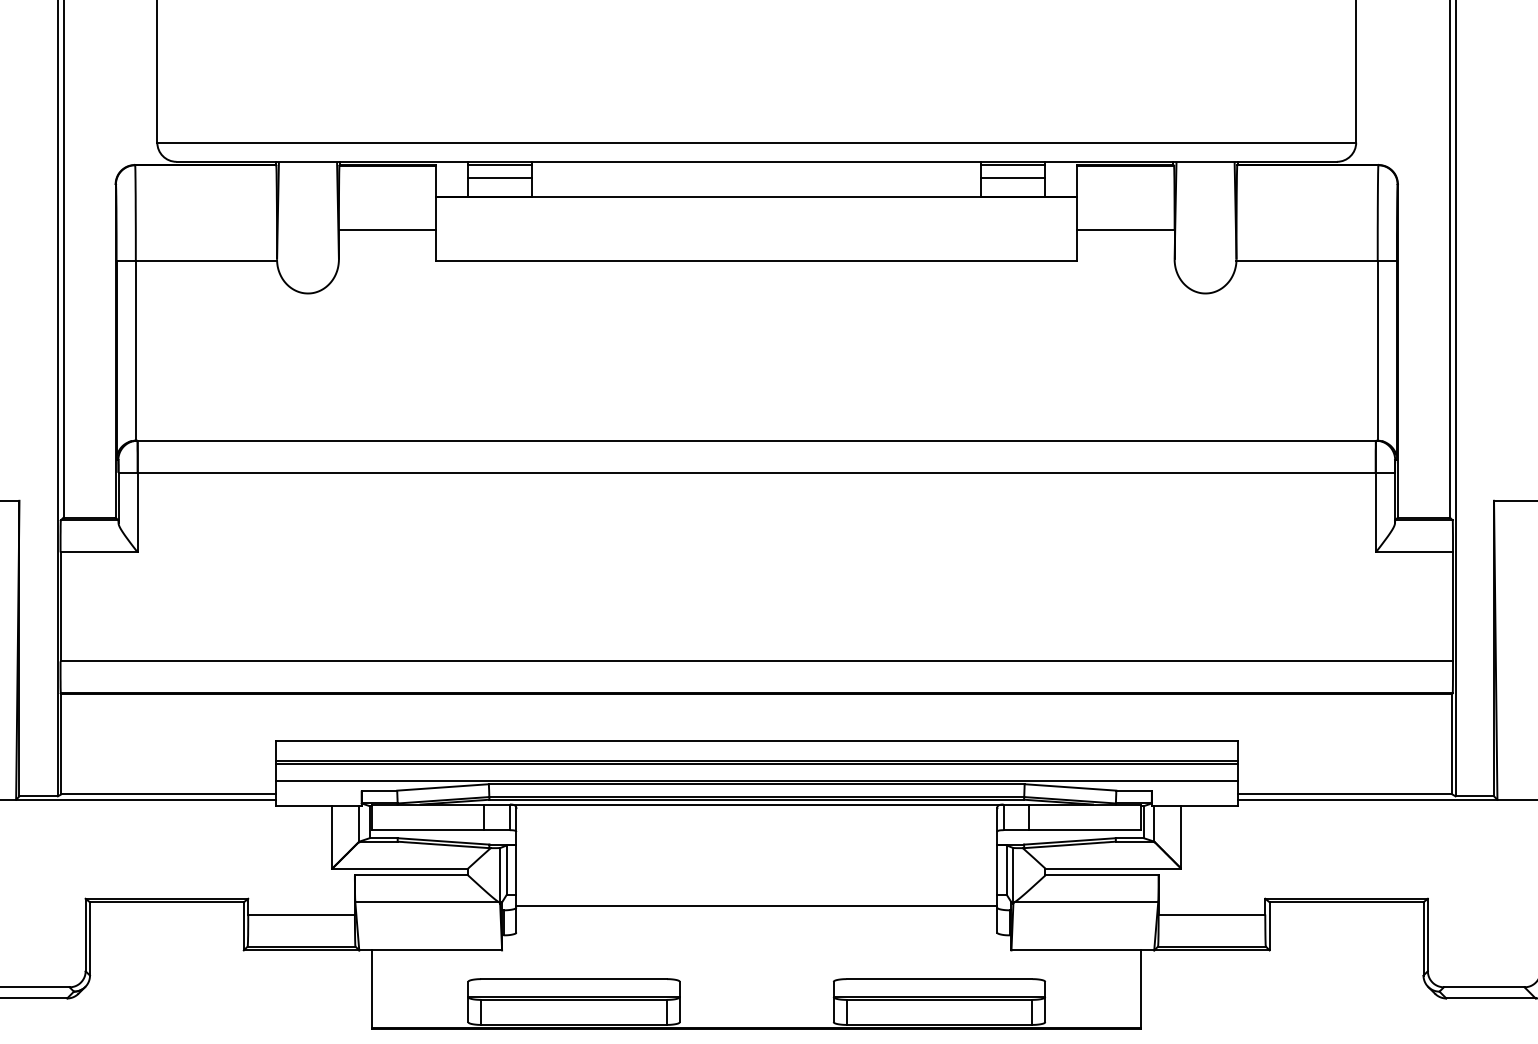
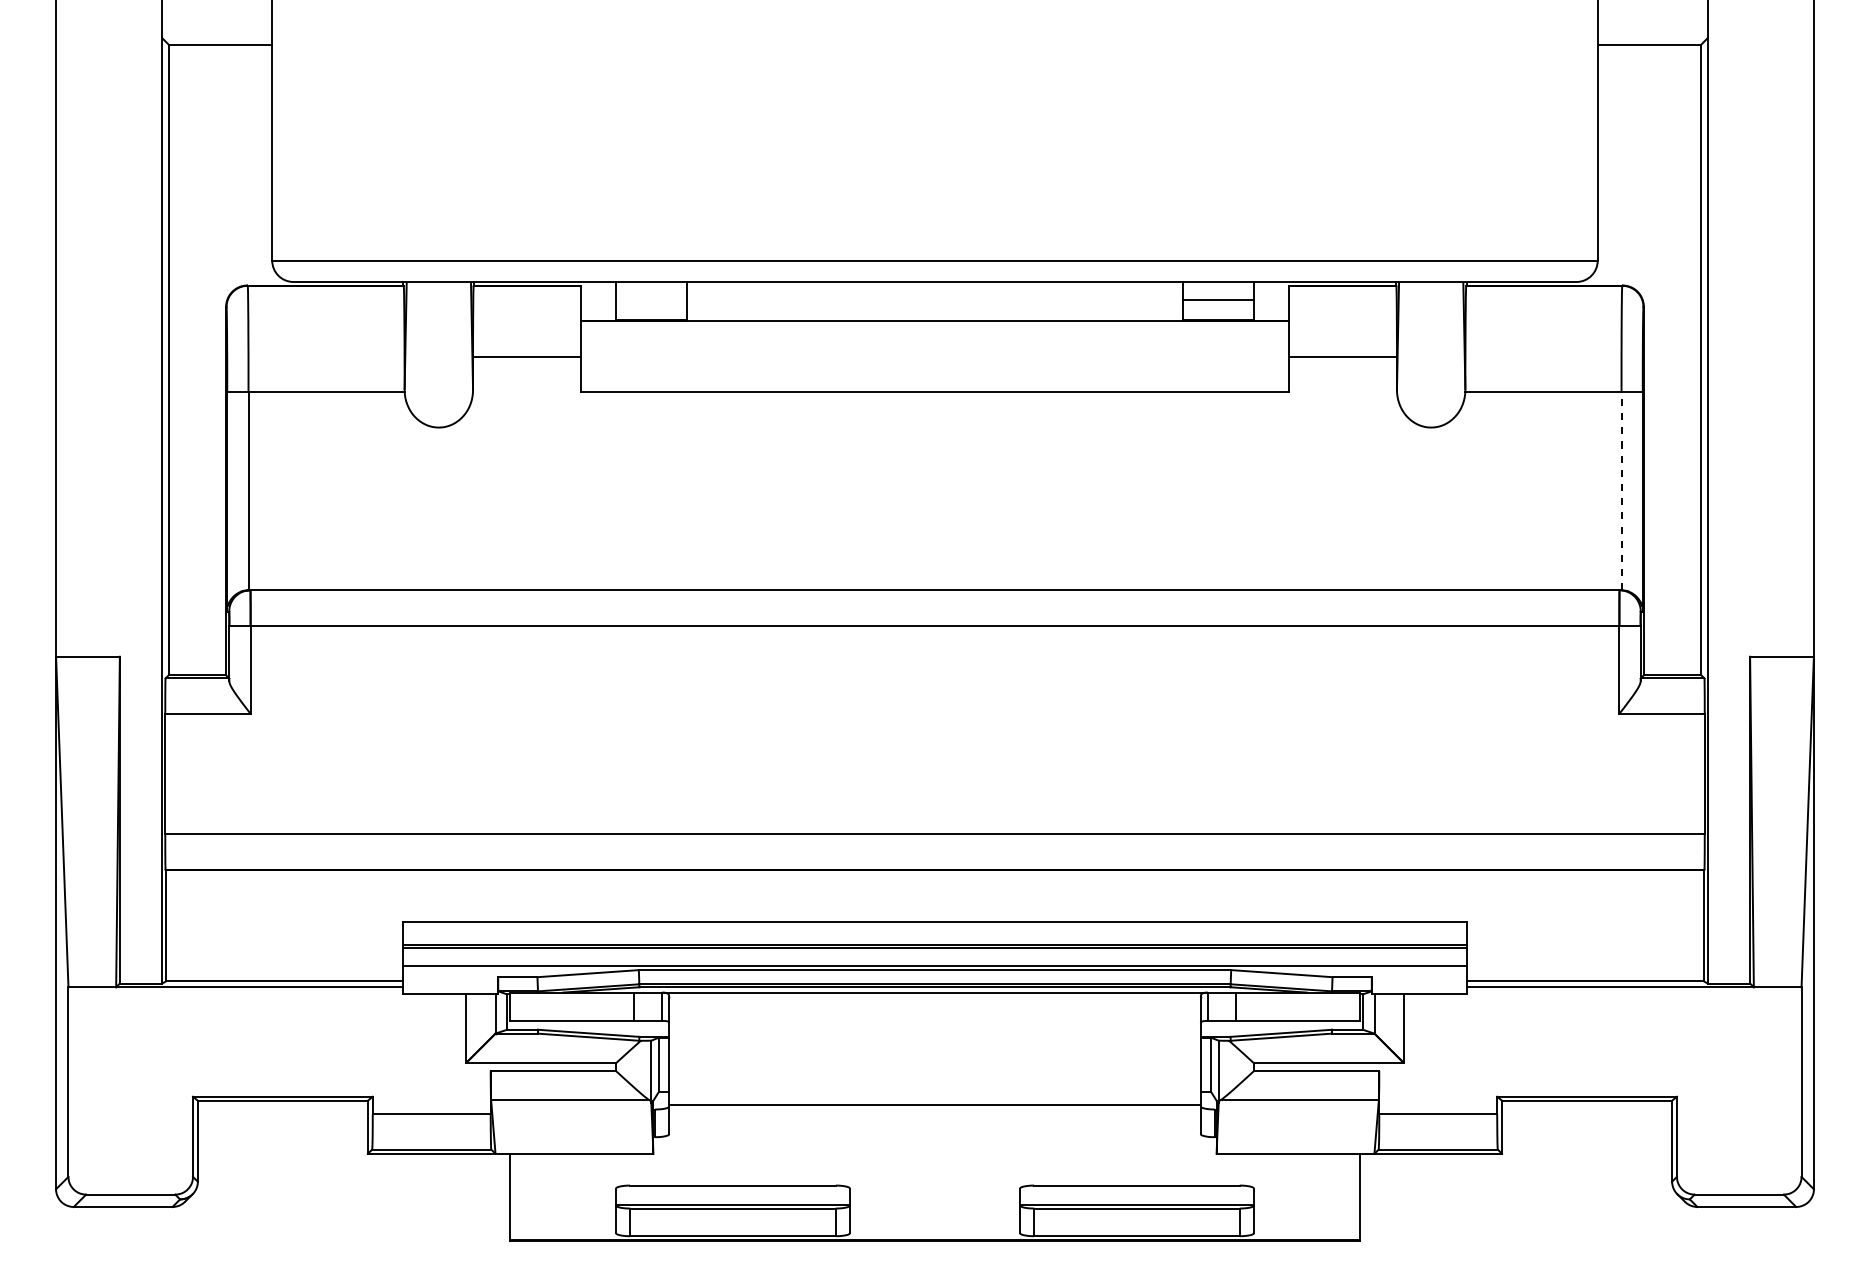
line: (500, 165) -> (651, 285), removed
line: (1013, 165) -> (1218, 285), removed
line: (500, 177) -> (651, 299), removed
line: (1377, 350) -> (1621, 490), solid -> dashed

